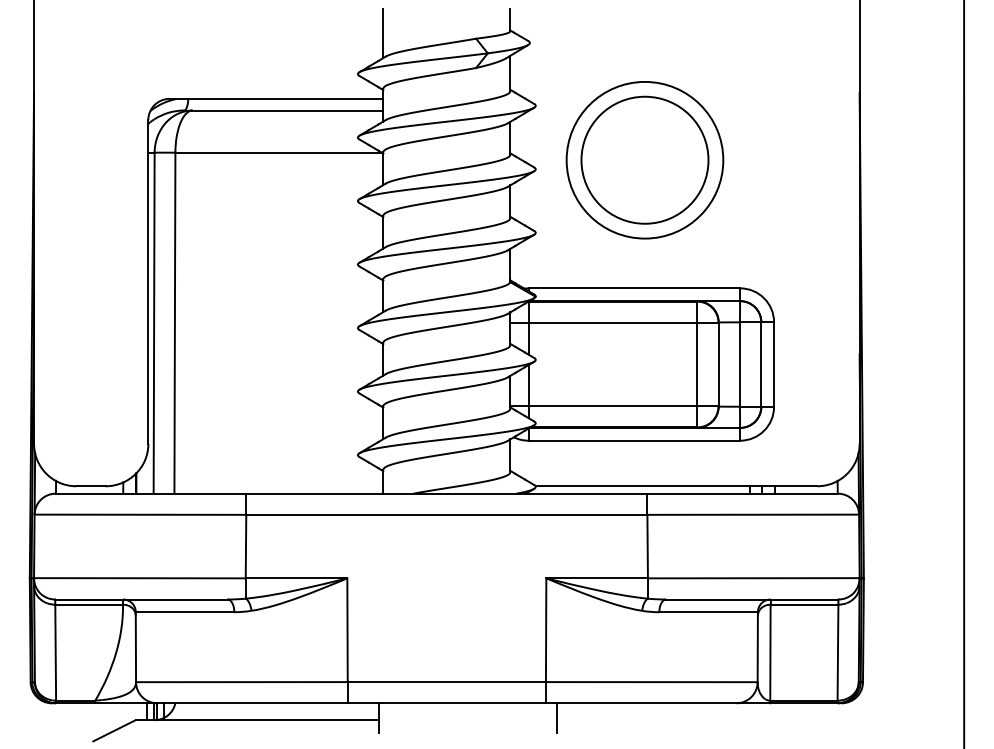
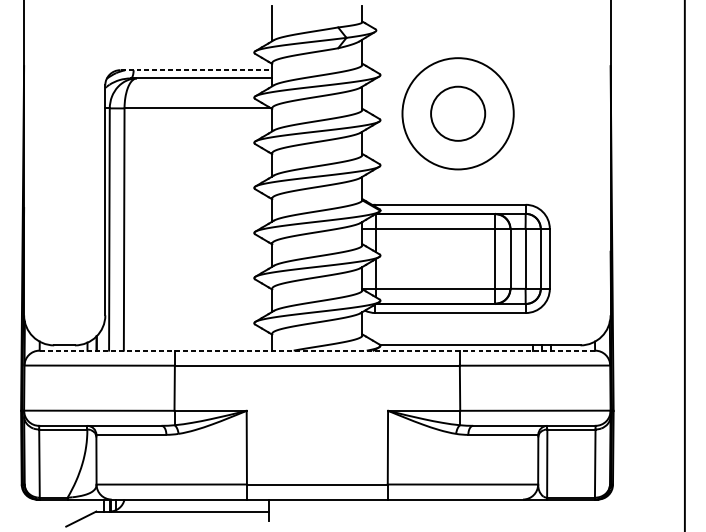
line: (276, 98) -> (196, 69), solid -> dashed
circle: (644, 159) -> (457, 113), size x0.6
line: (446, 493) -> (317, 350), solid -> dashed
line: (556, 718) -> (395, 510), removed

